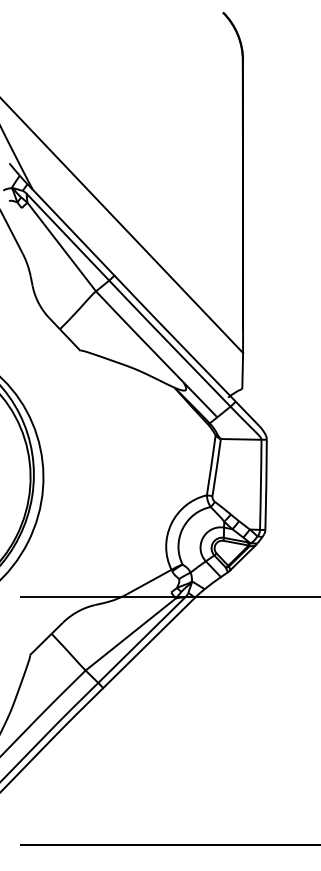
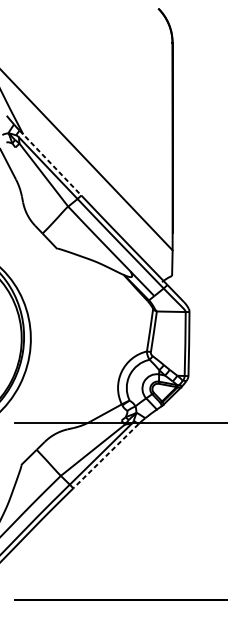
line: (71, 230) -> (50, 163), solid -> dashed
line: (148, 643) -> (105, 456), solid -> dashed

